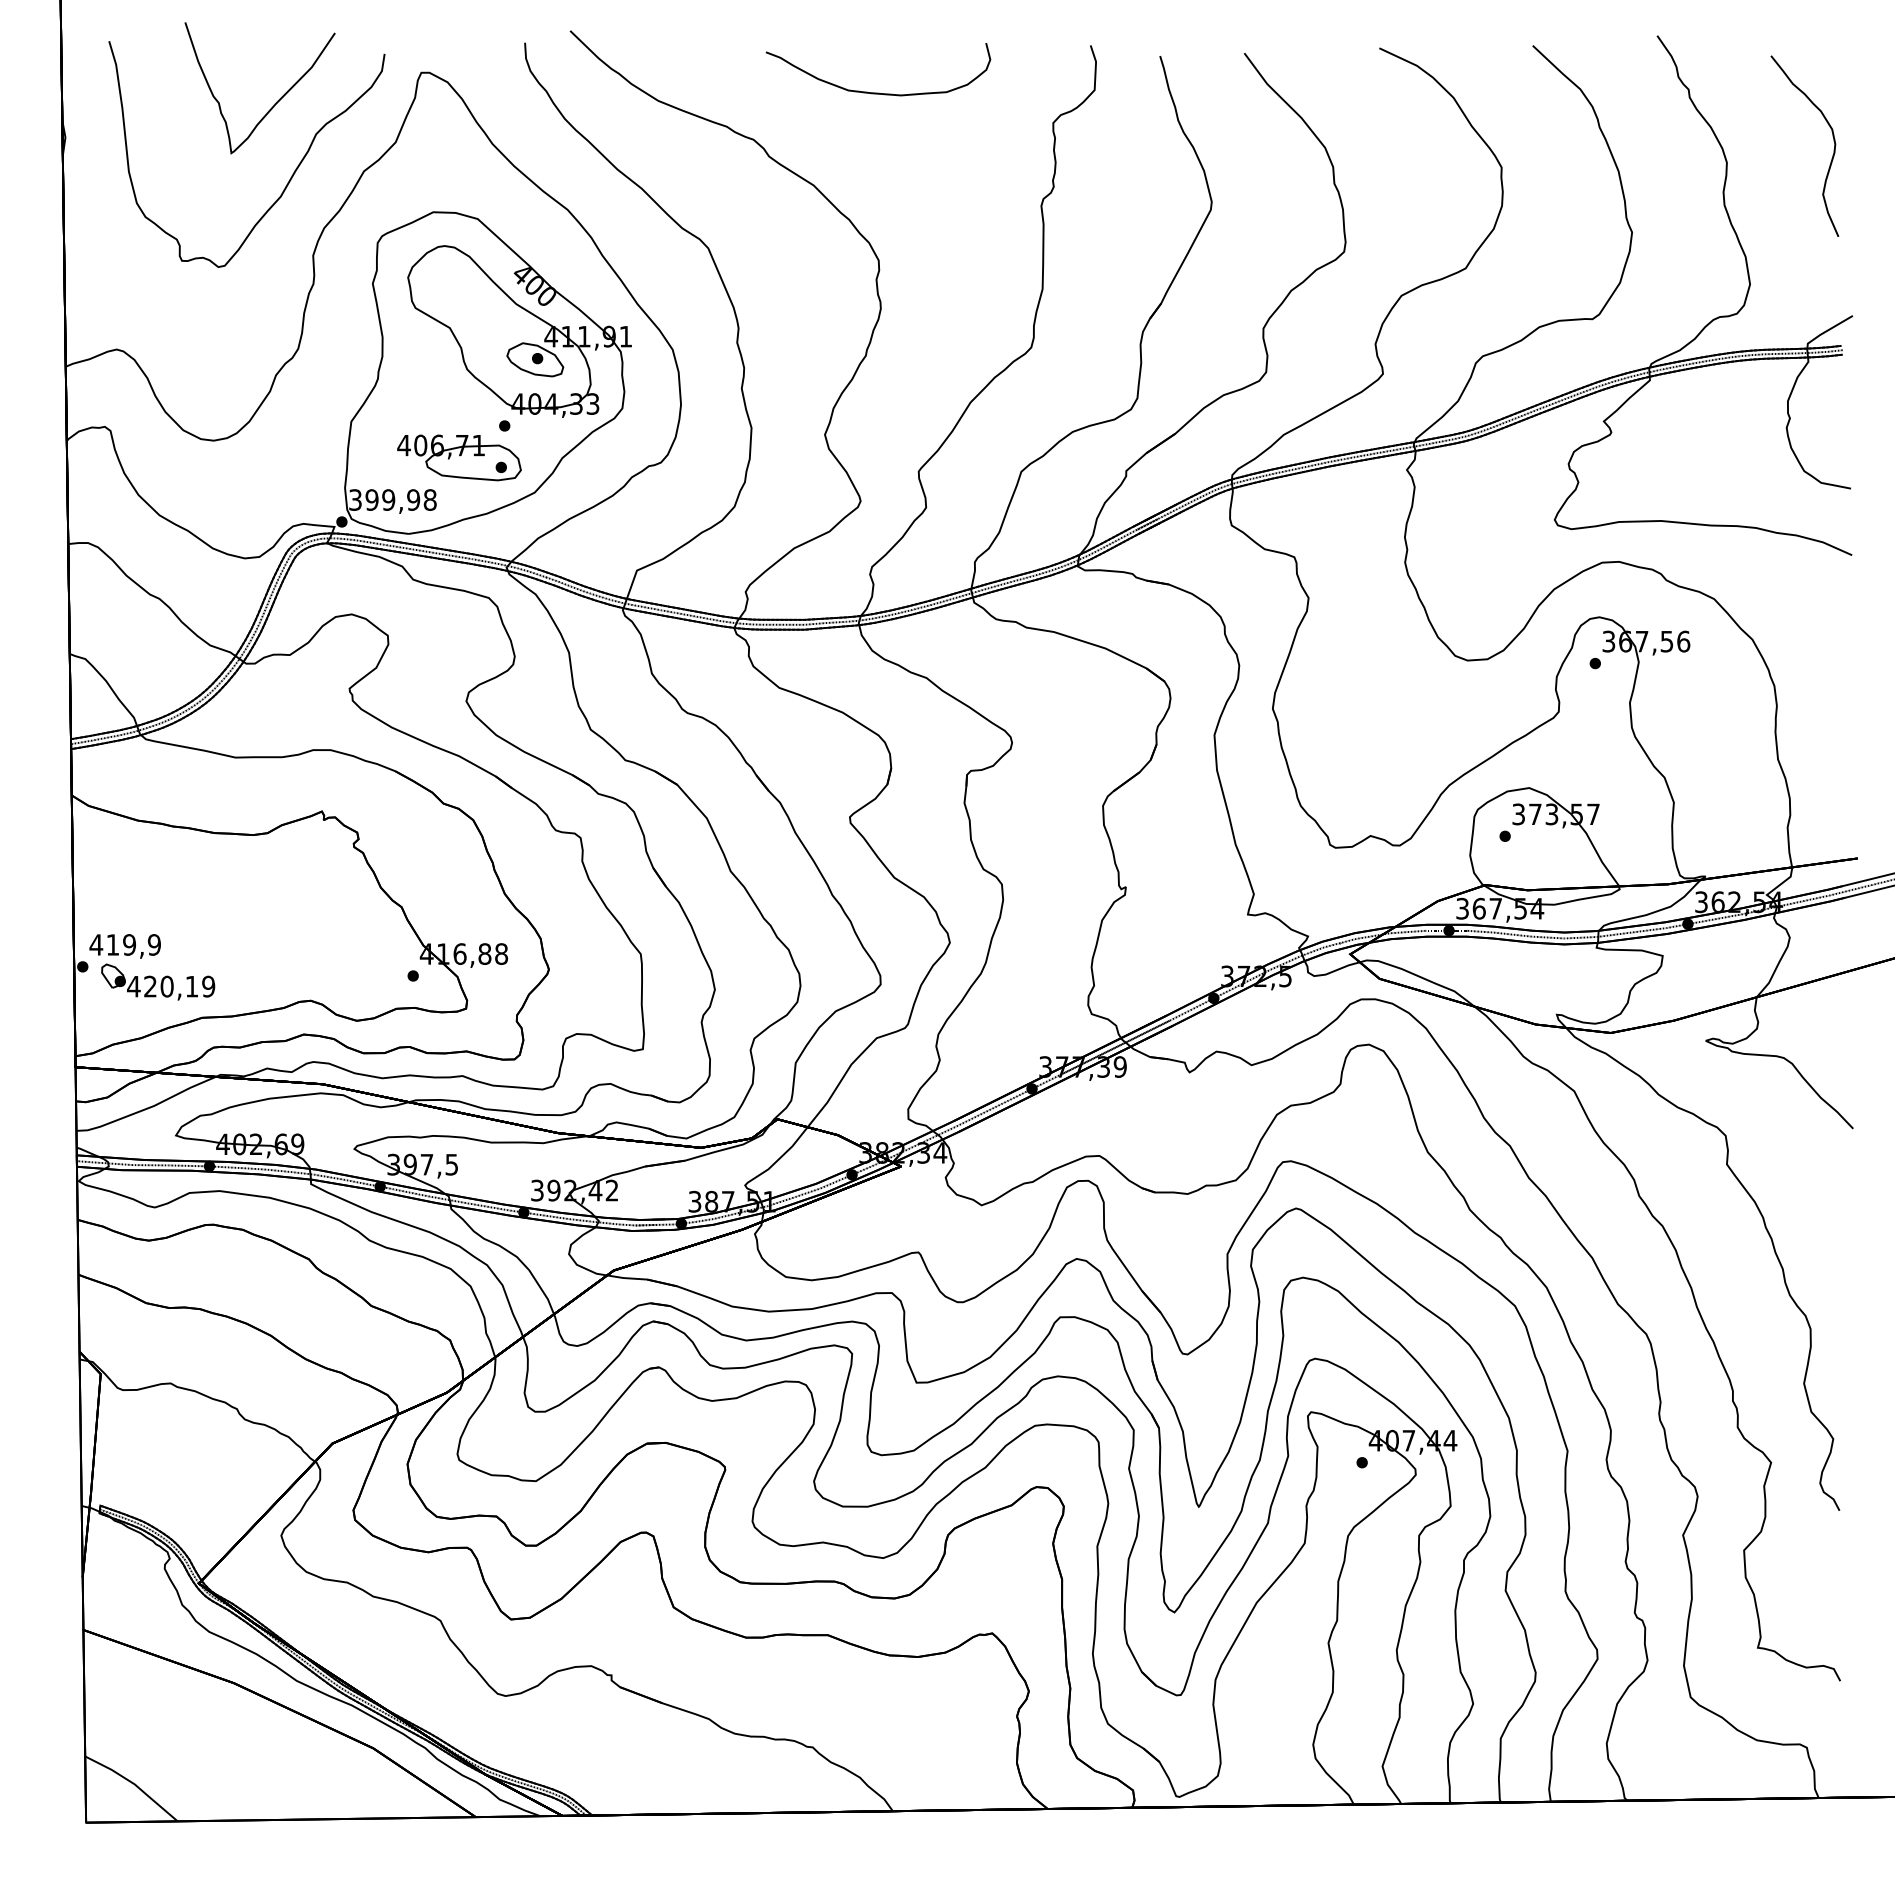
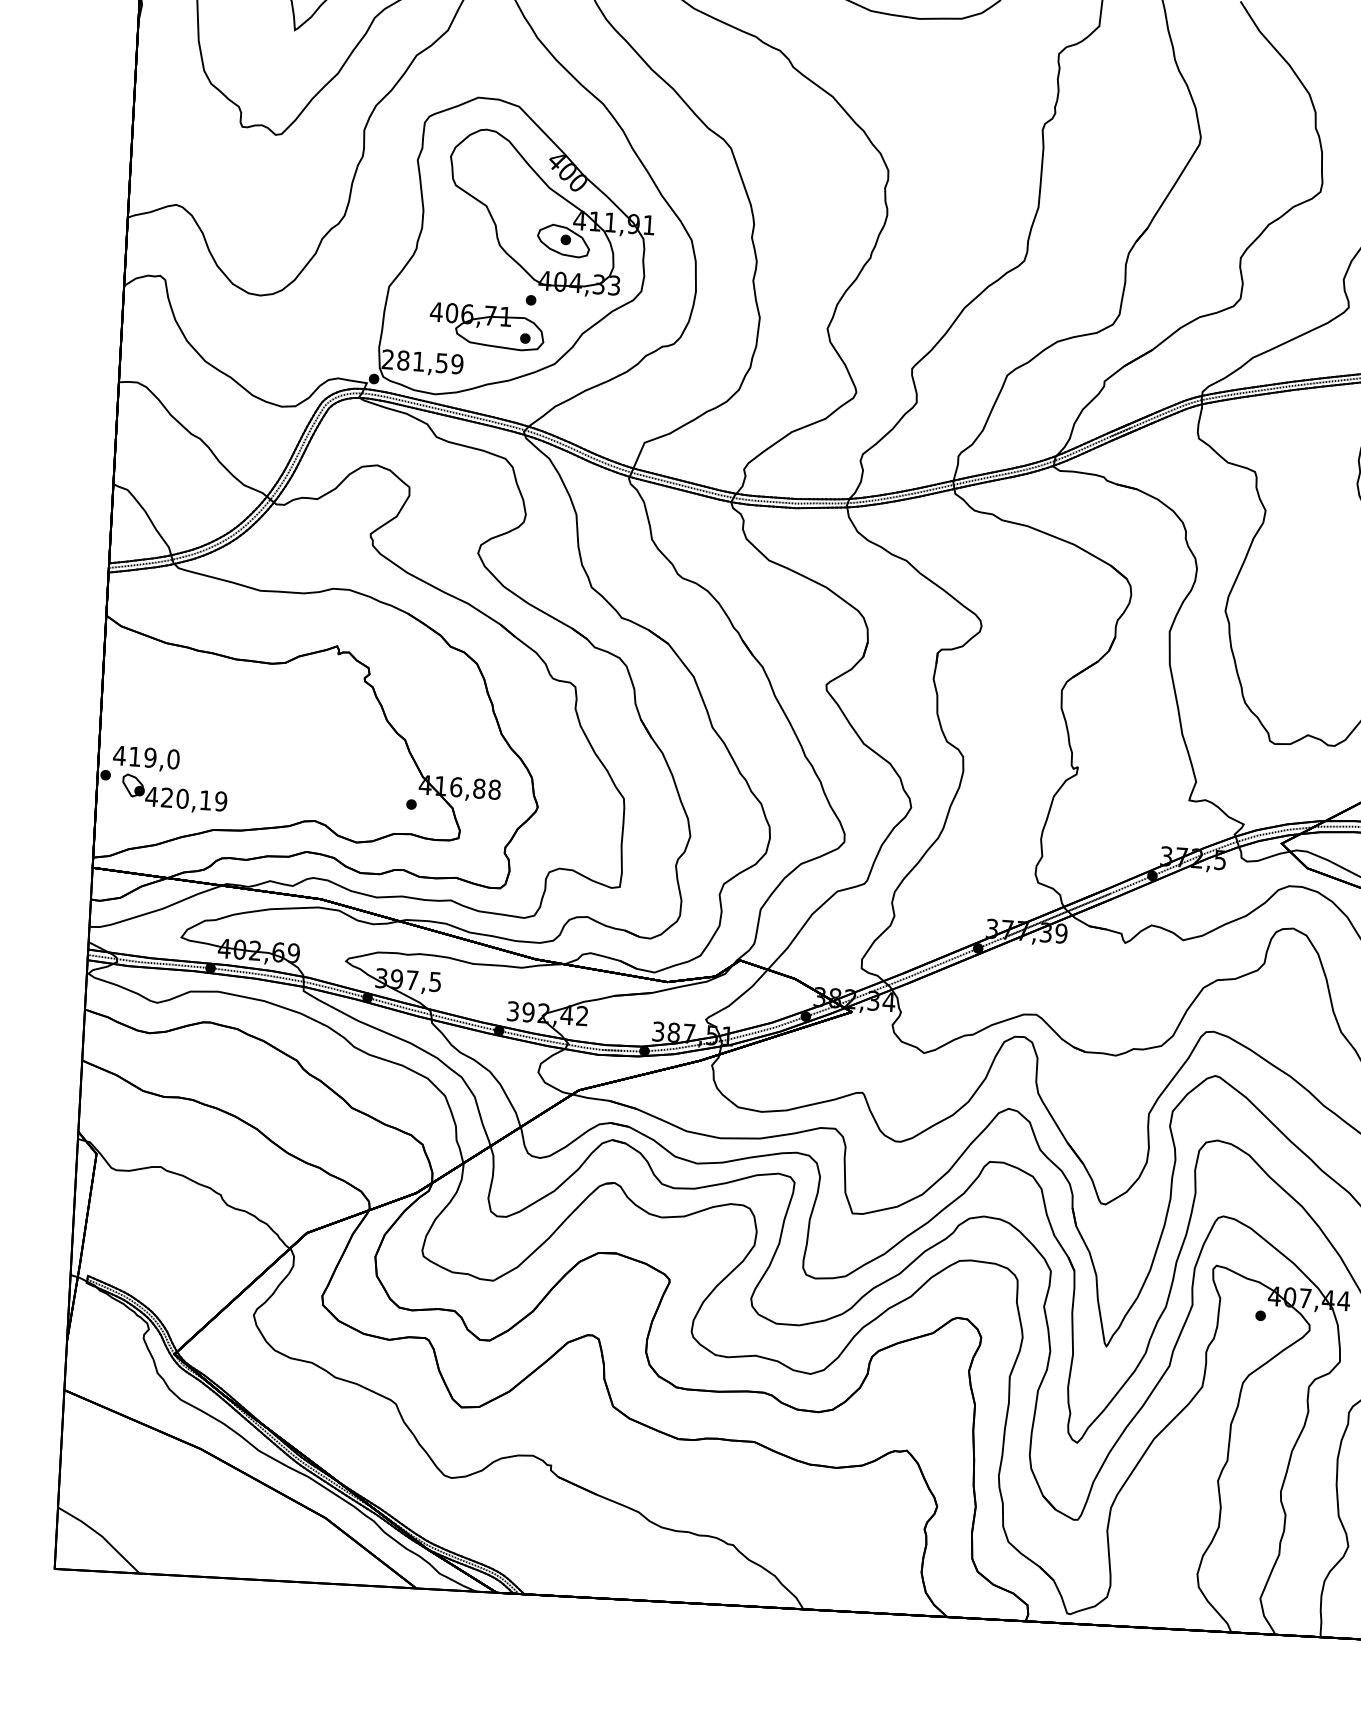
text: (392, 499) -> (422, 361), 399,98 -> 281,59
text: (154, 944) -> (173, 758), 419,9 -> 419,0

